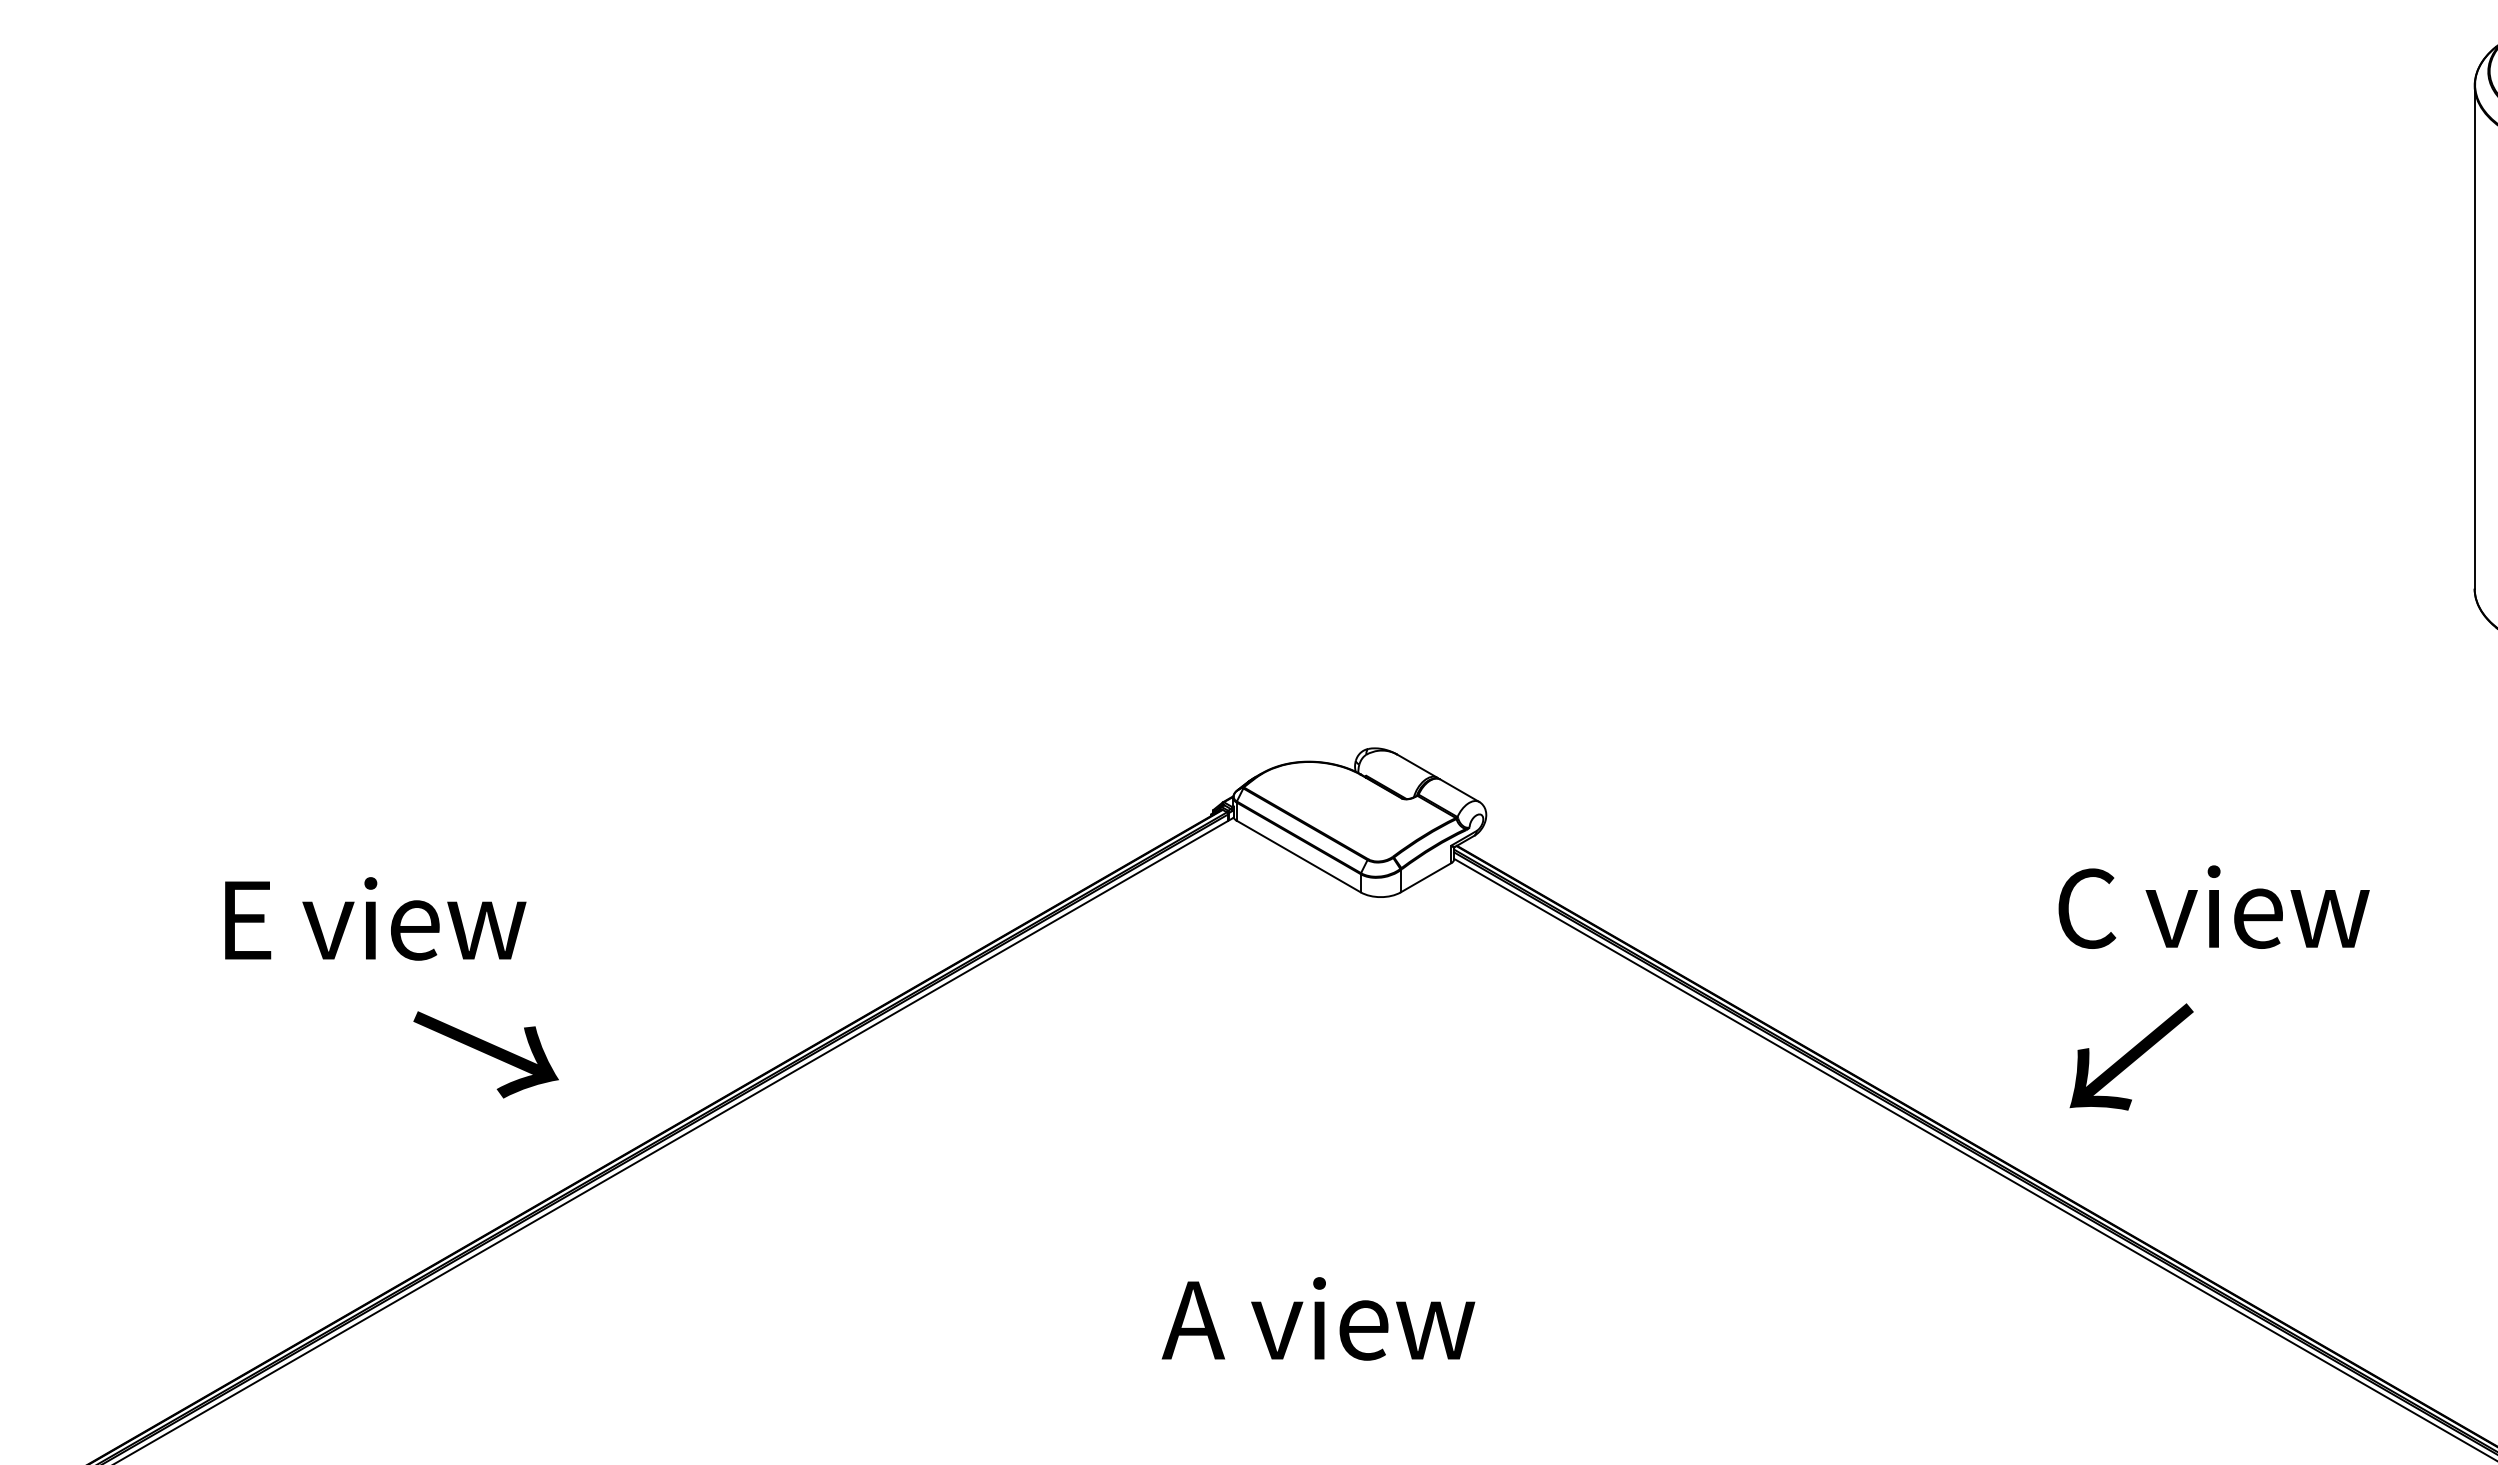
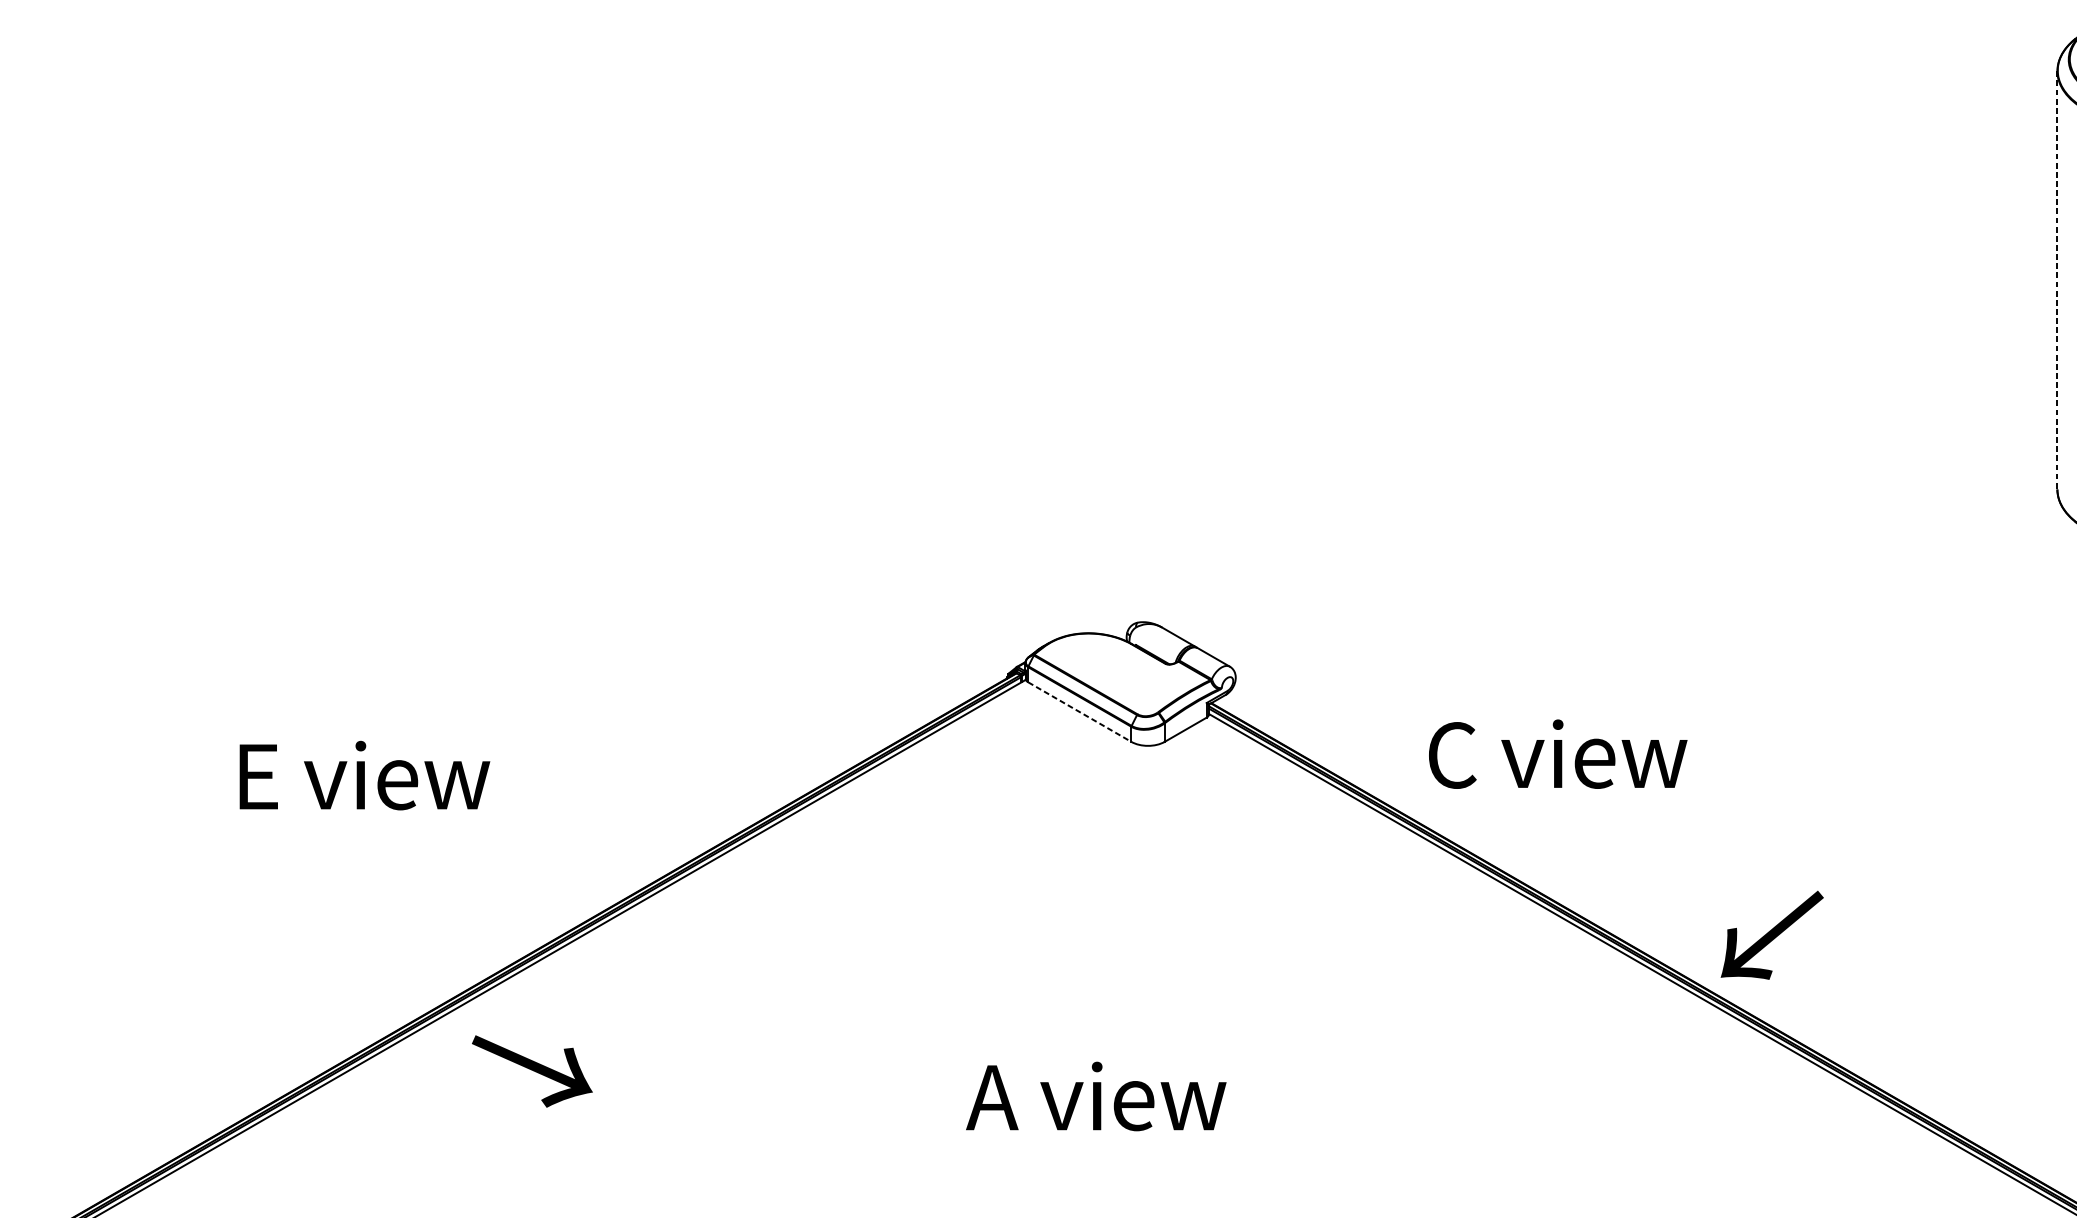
line: (2474, 337) -> (2057, 280), solid -> dashed
line: (1298, 856) -> (1079, 712), solid -> dashed
text: (2213, 906) -> (1557, 753), moved
text: (375, 918) -> (364, 775), moved
text: (485, 1054) -> (531, 1071), moved
text: (2131, 1056) -> (1772, 934), moved

